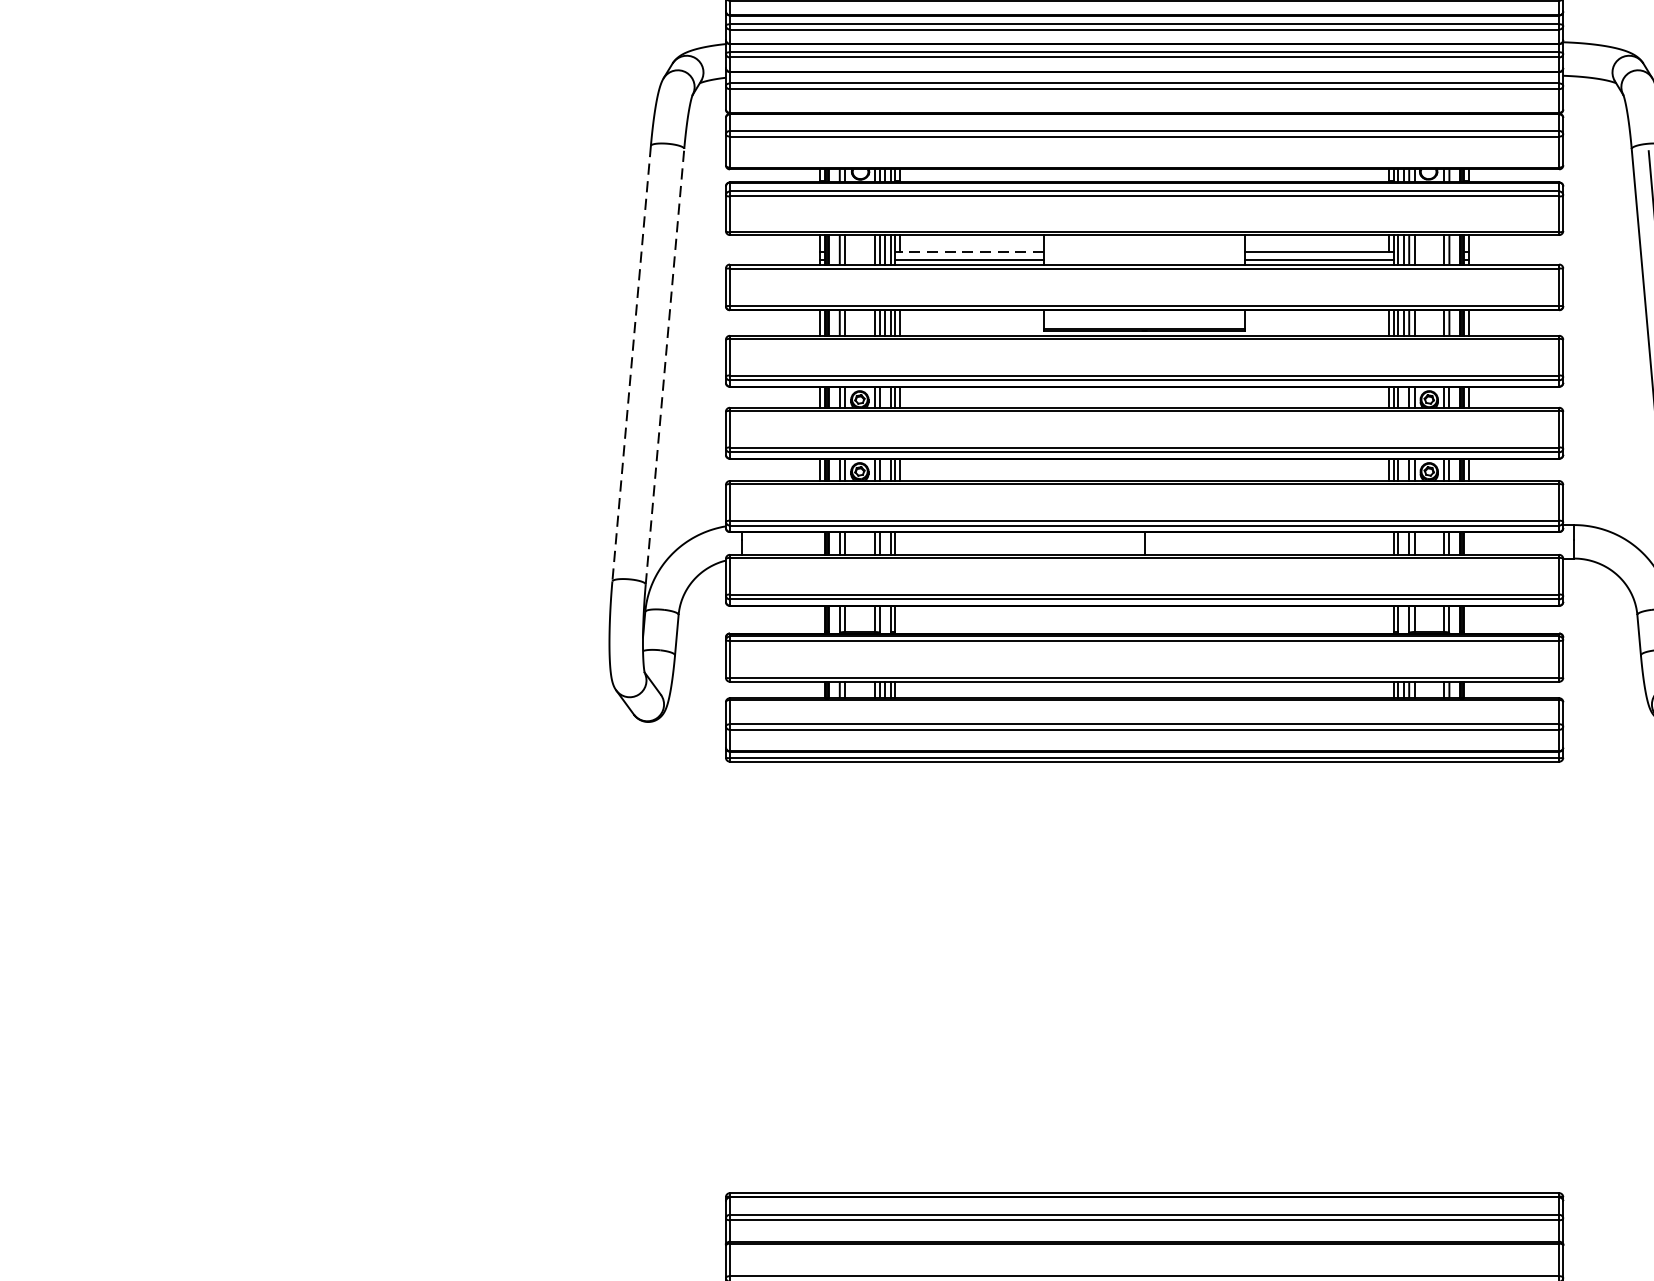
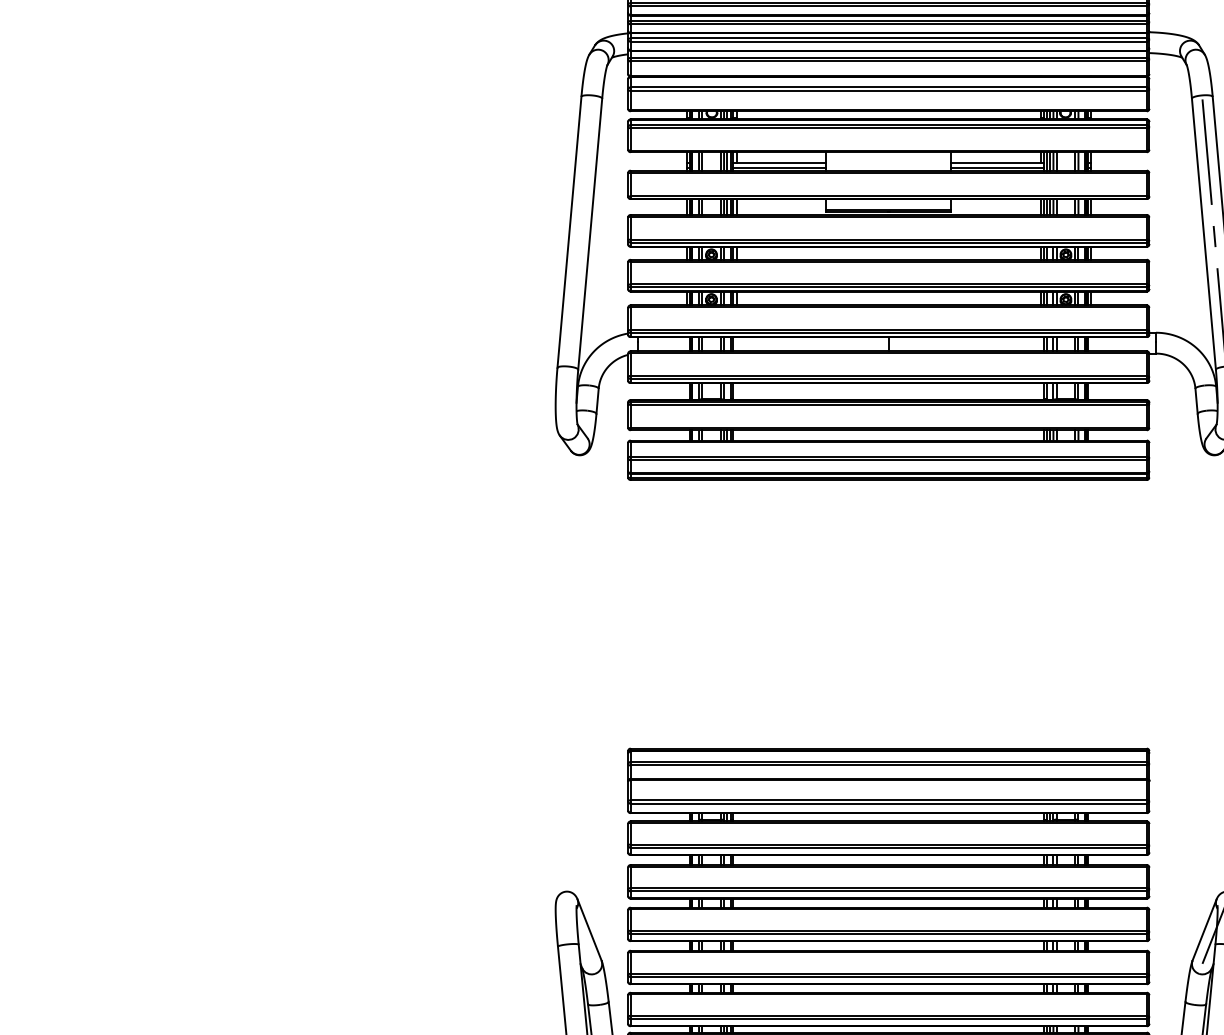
line: (969, 251) -> (779, 162), dashed -> solid
line: (631, 364) -> (569, 232), dashed -> solid
line: (665, 365) -> (590, 233), dashed -> solid

